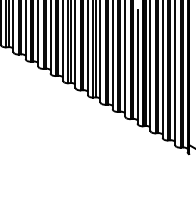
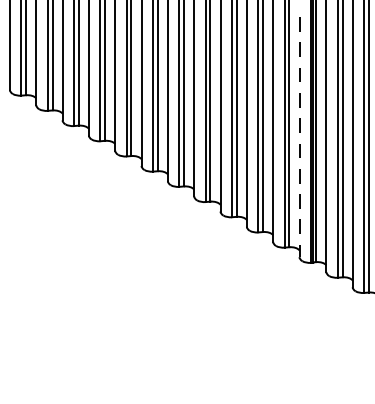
line: (137, 66) -> (299, 136), solid -> dashed

